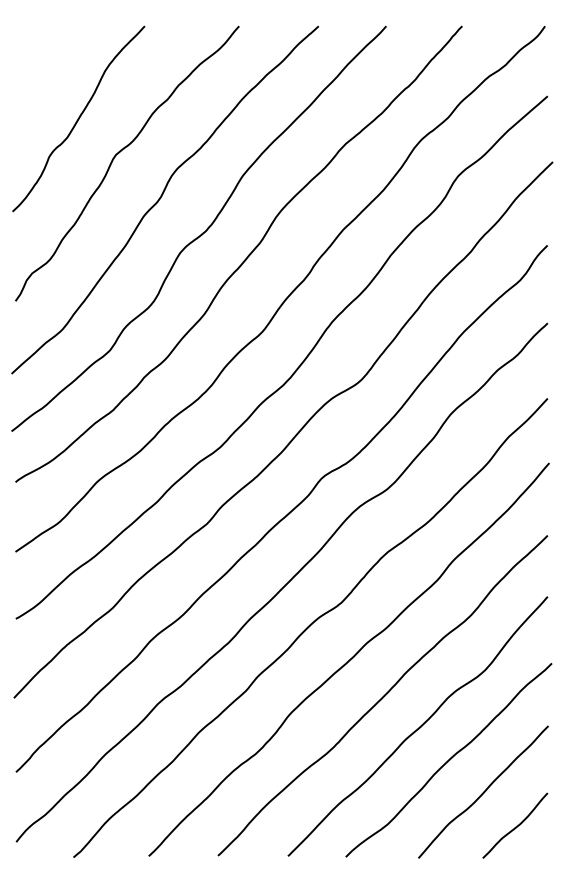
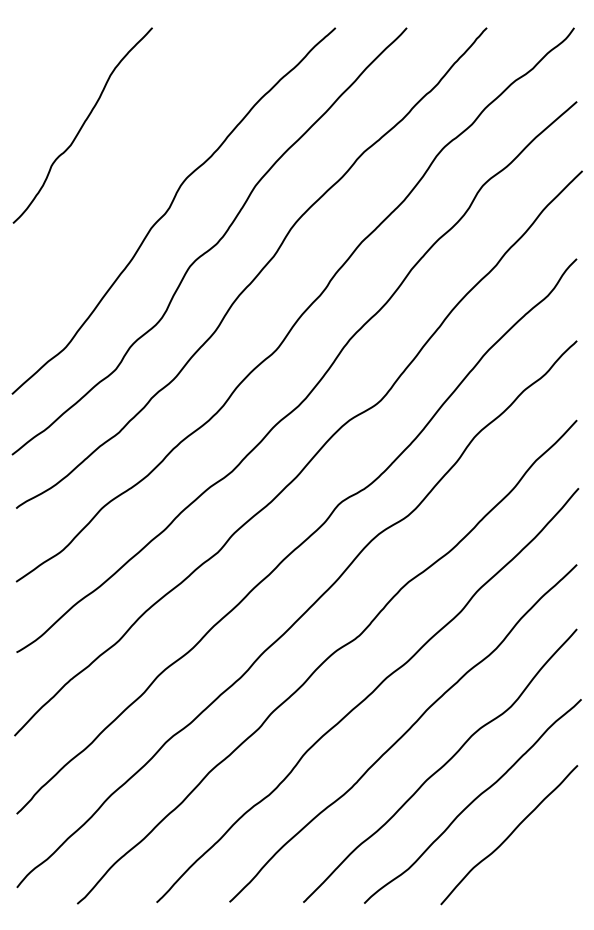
curve: (120, 153) -> (126, 161), removed
curve: (515, 826) -> (543, 871), removed

